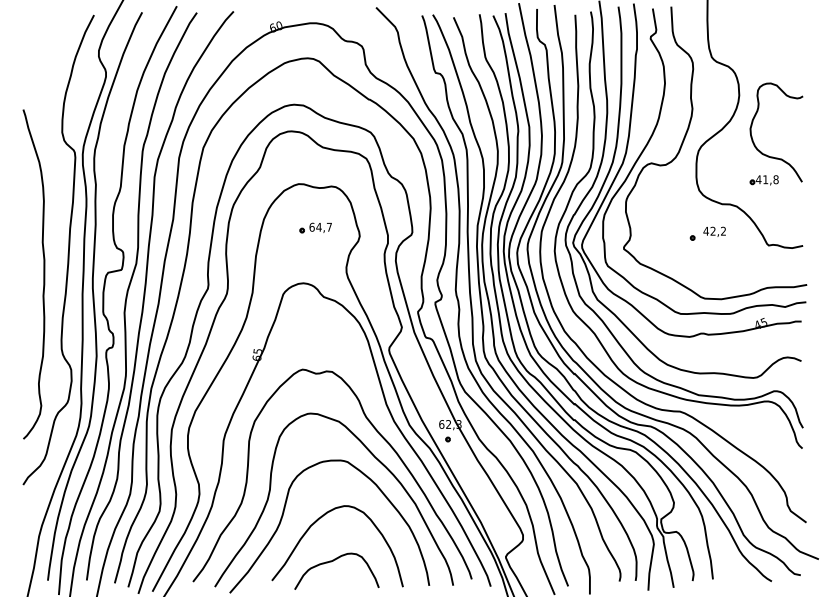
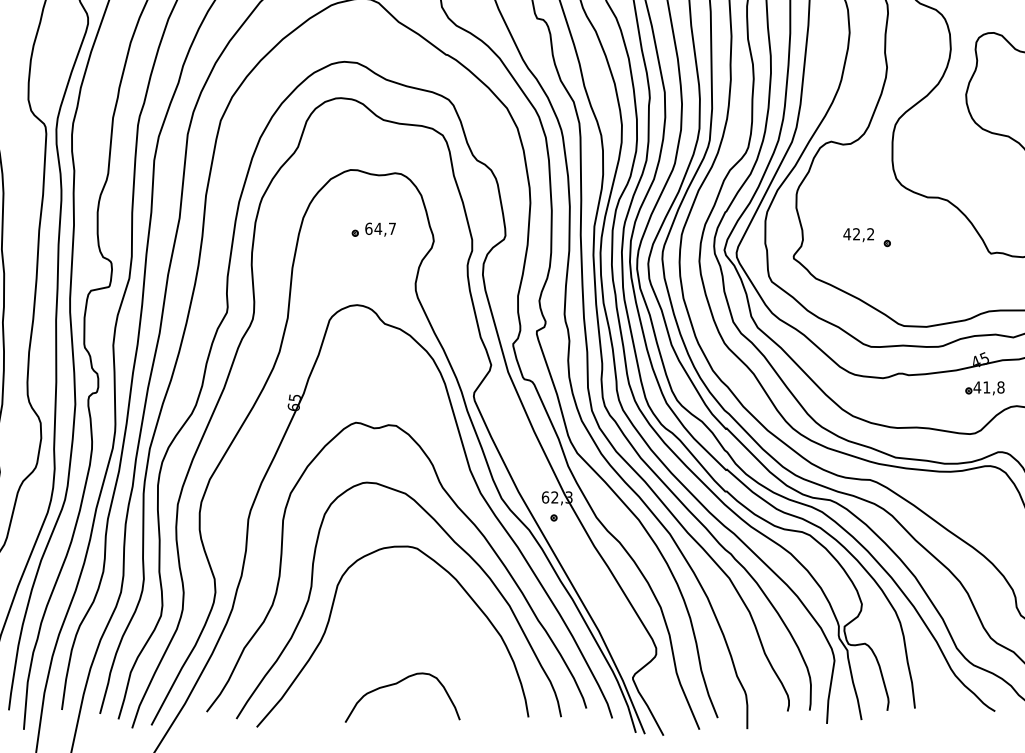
part: (763, 180) -> (983, 388), moved
text: (714, 231) -> (858, 234), moved
curve: (315, 523) -> (373, 632), removed

